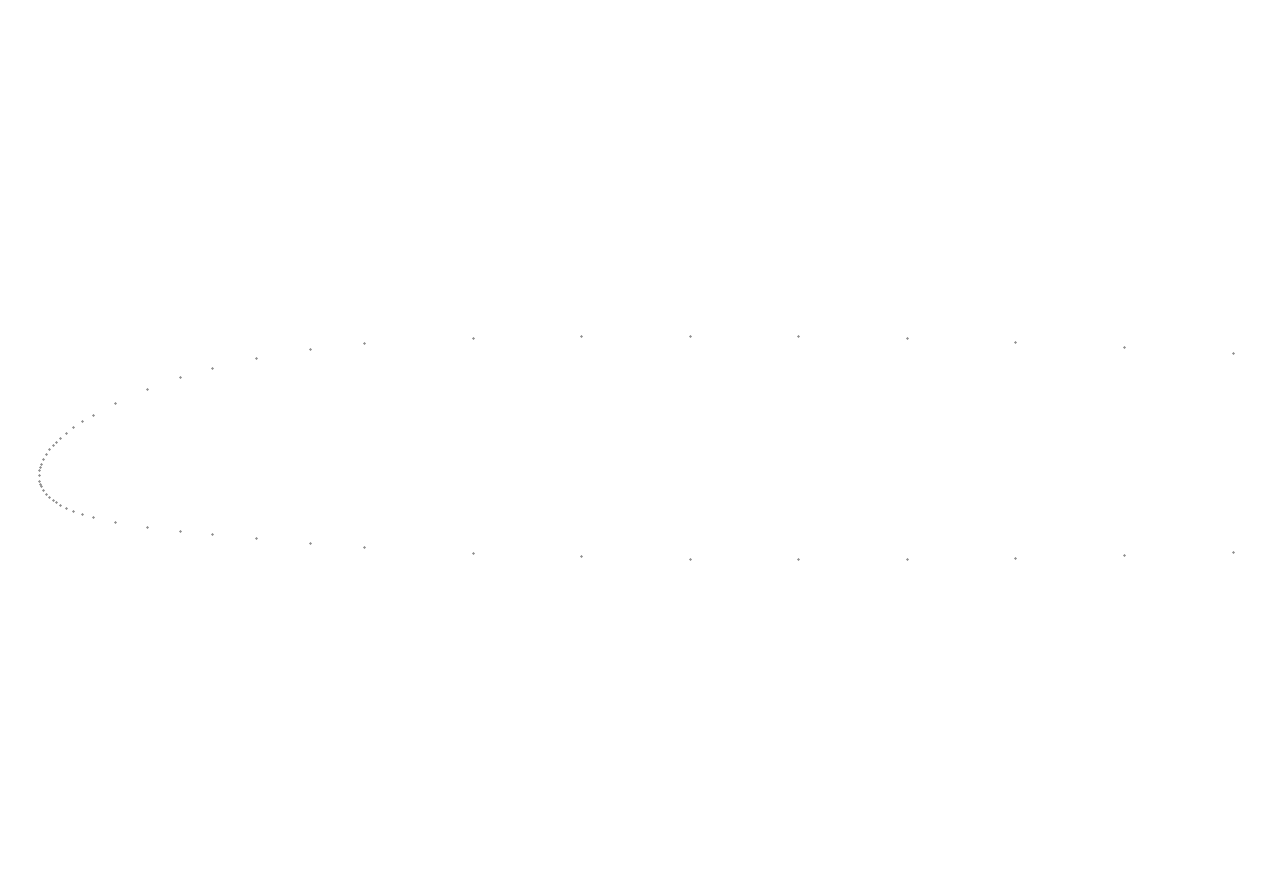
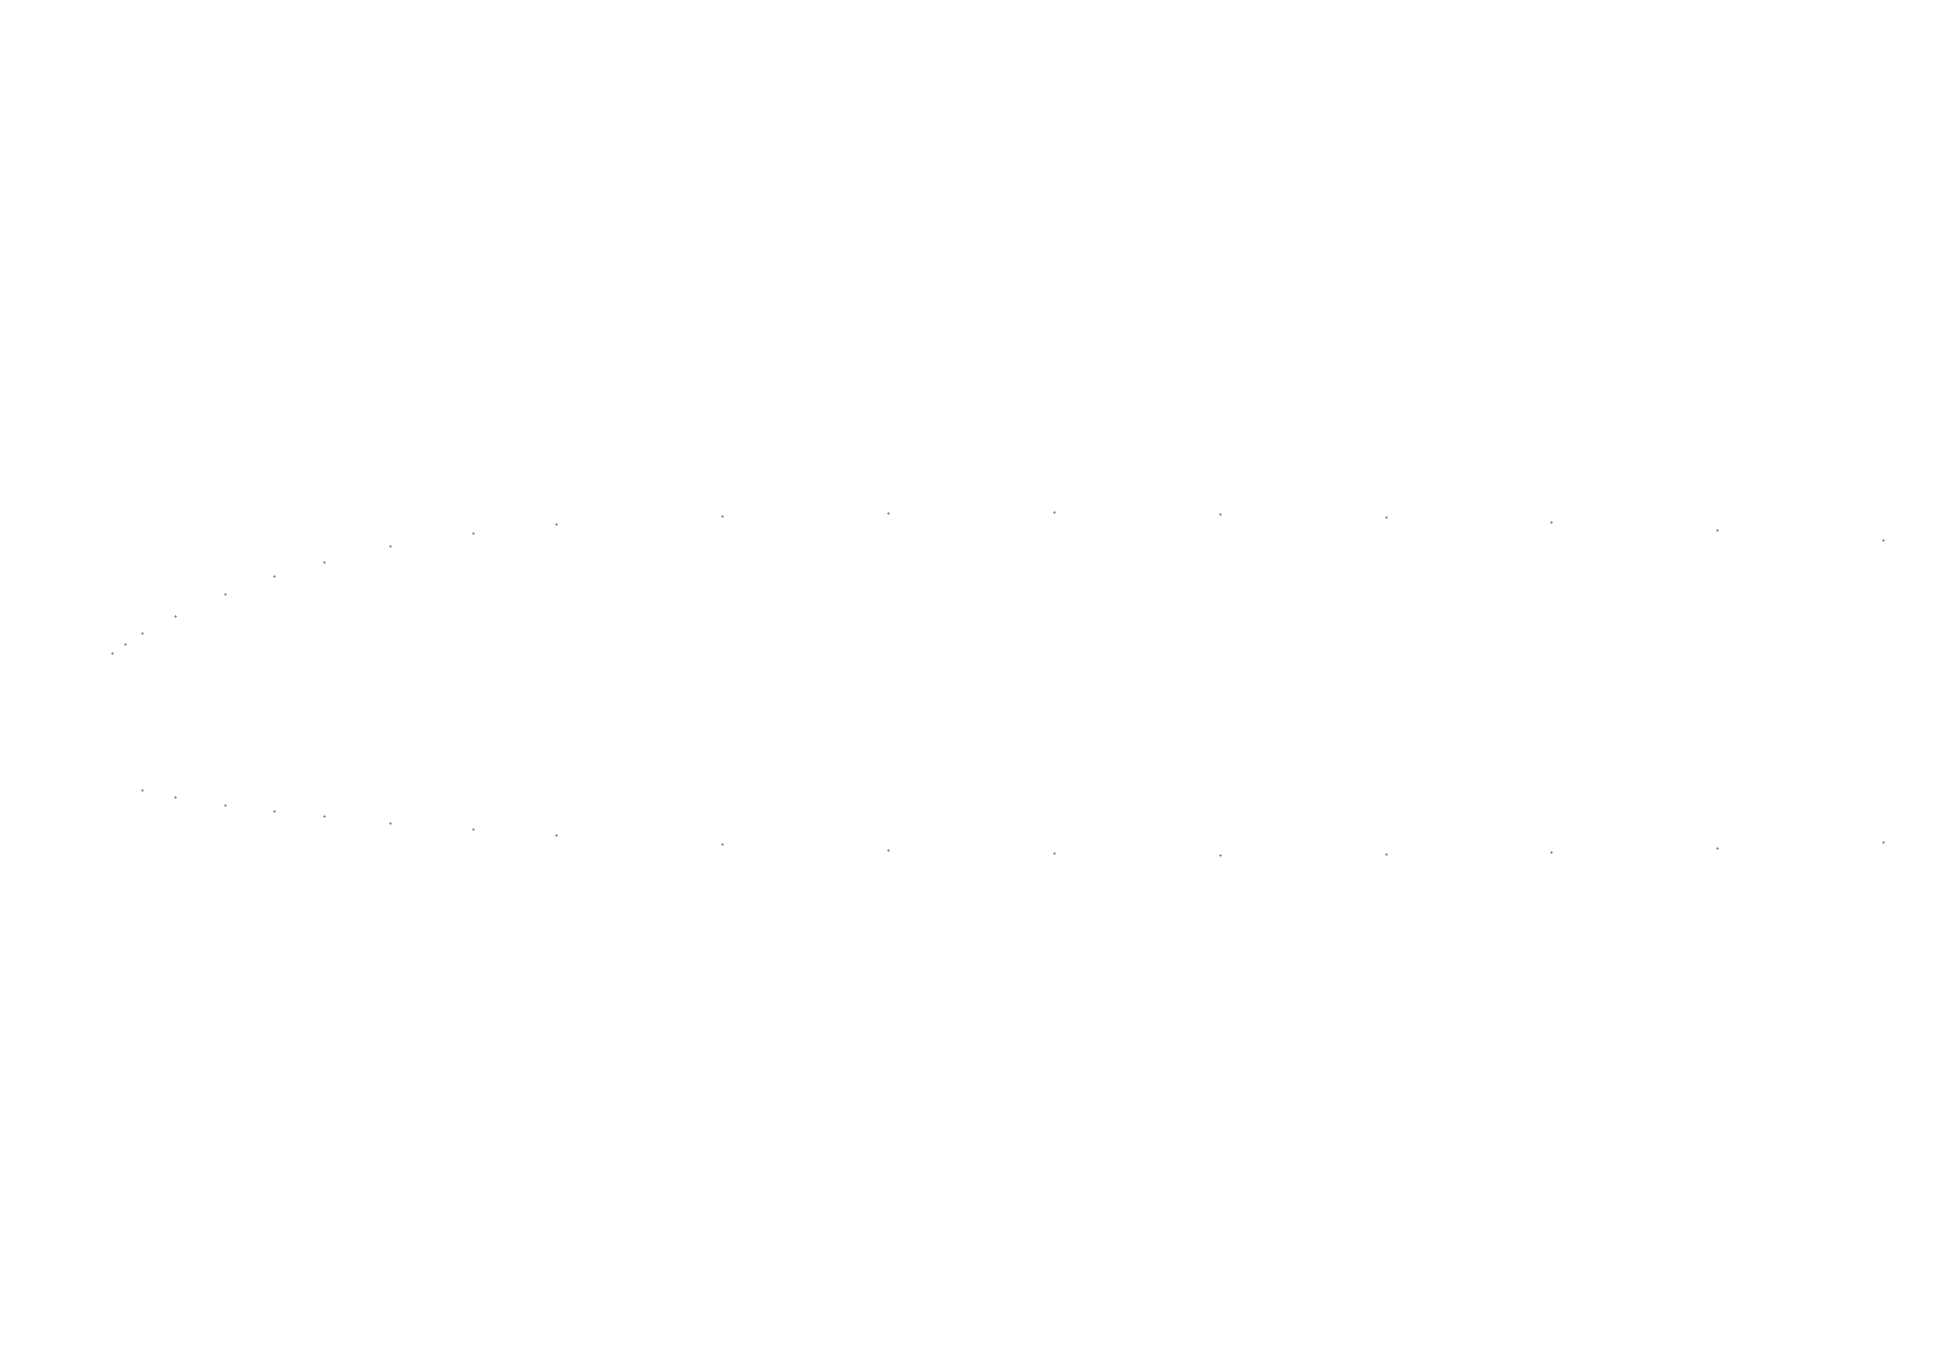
part: (41, 467) -> (63, 714), removed

